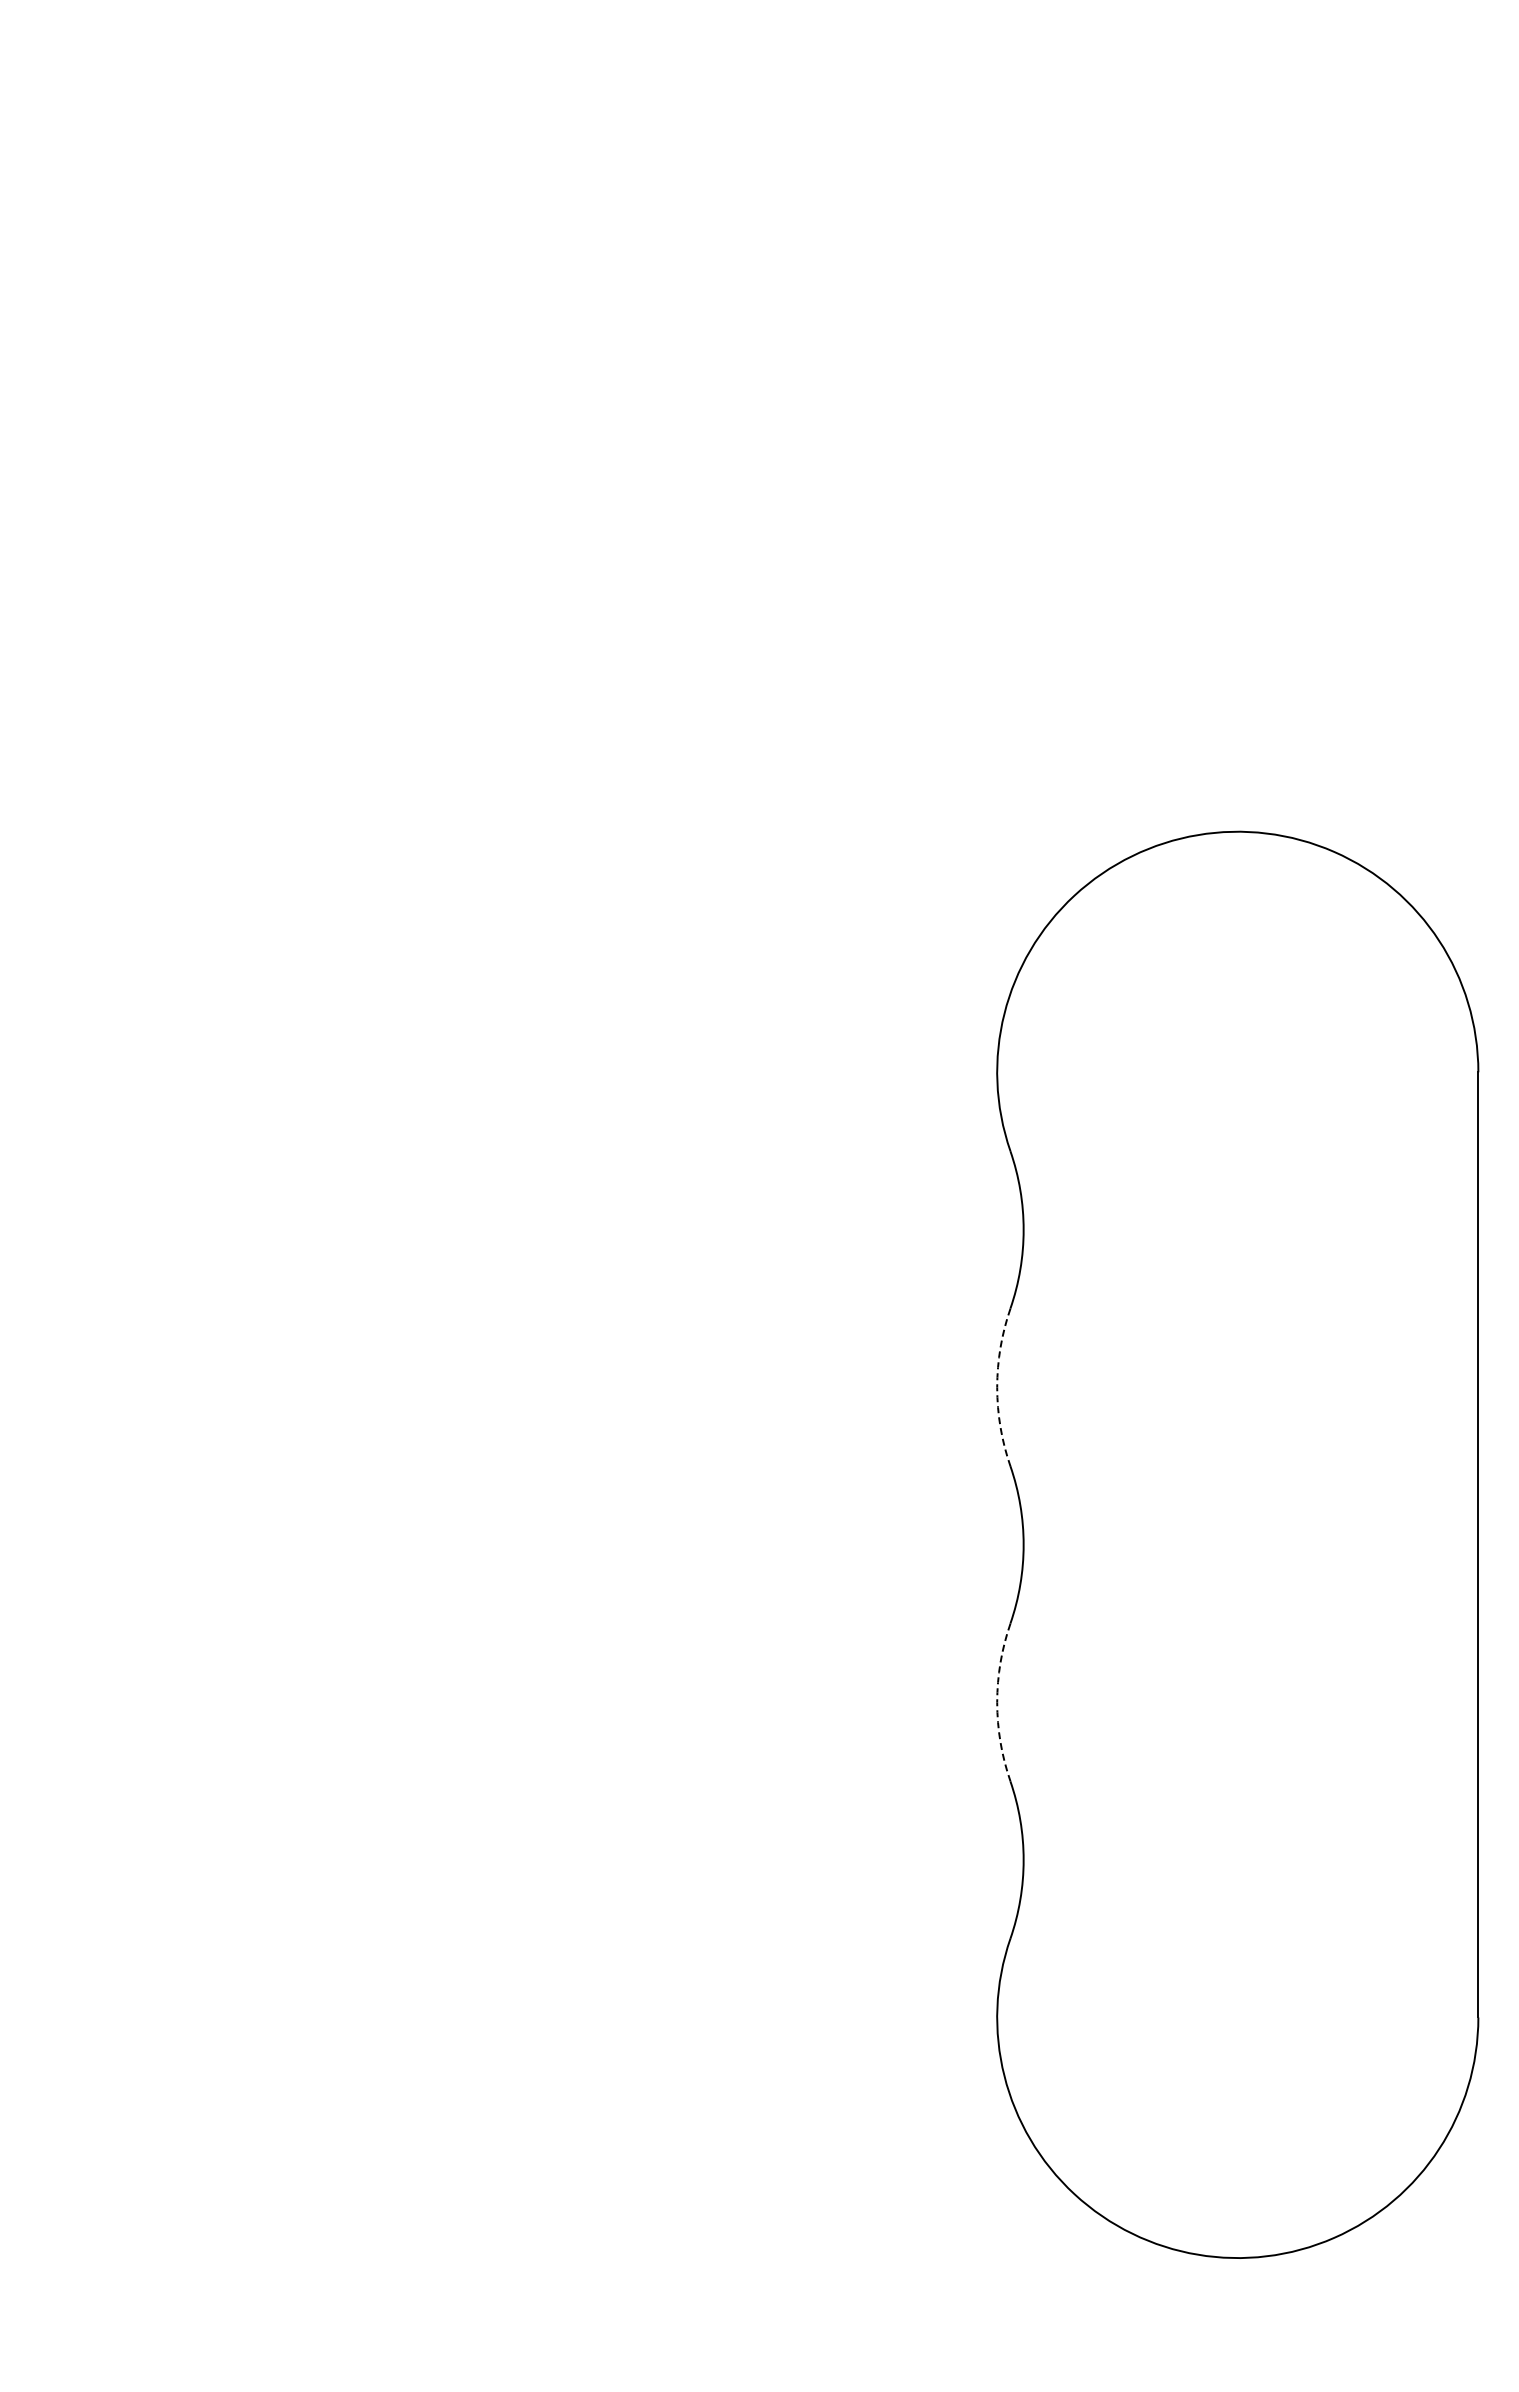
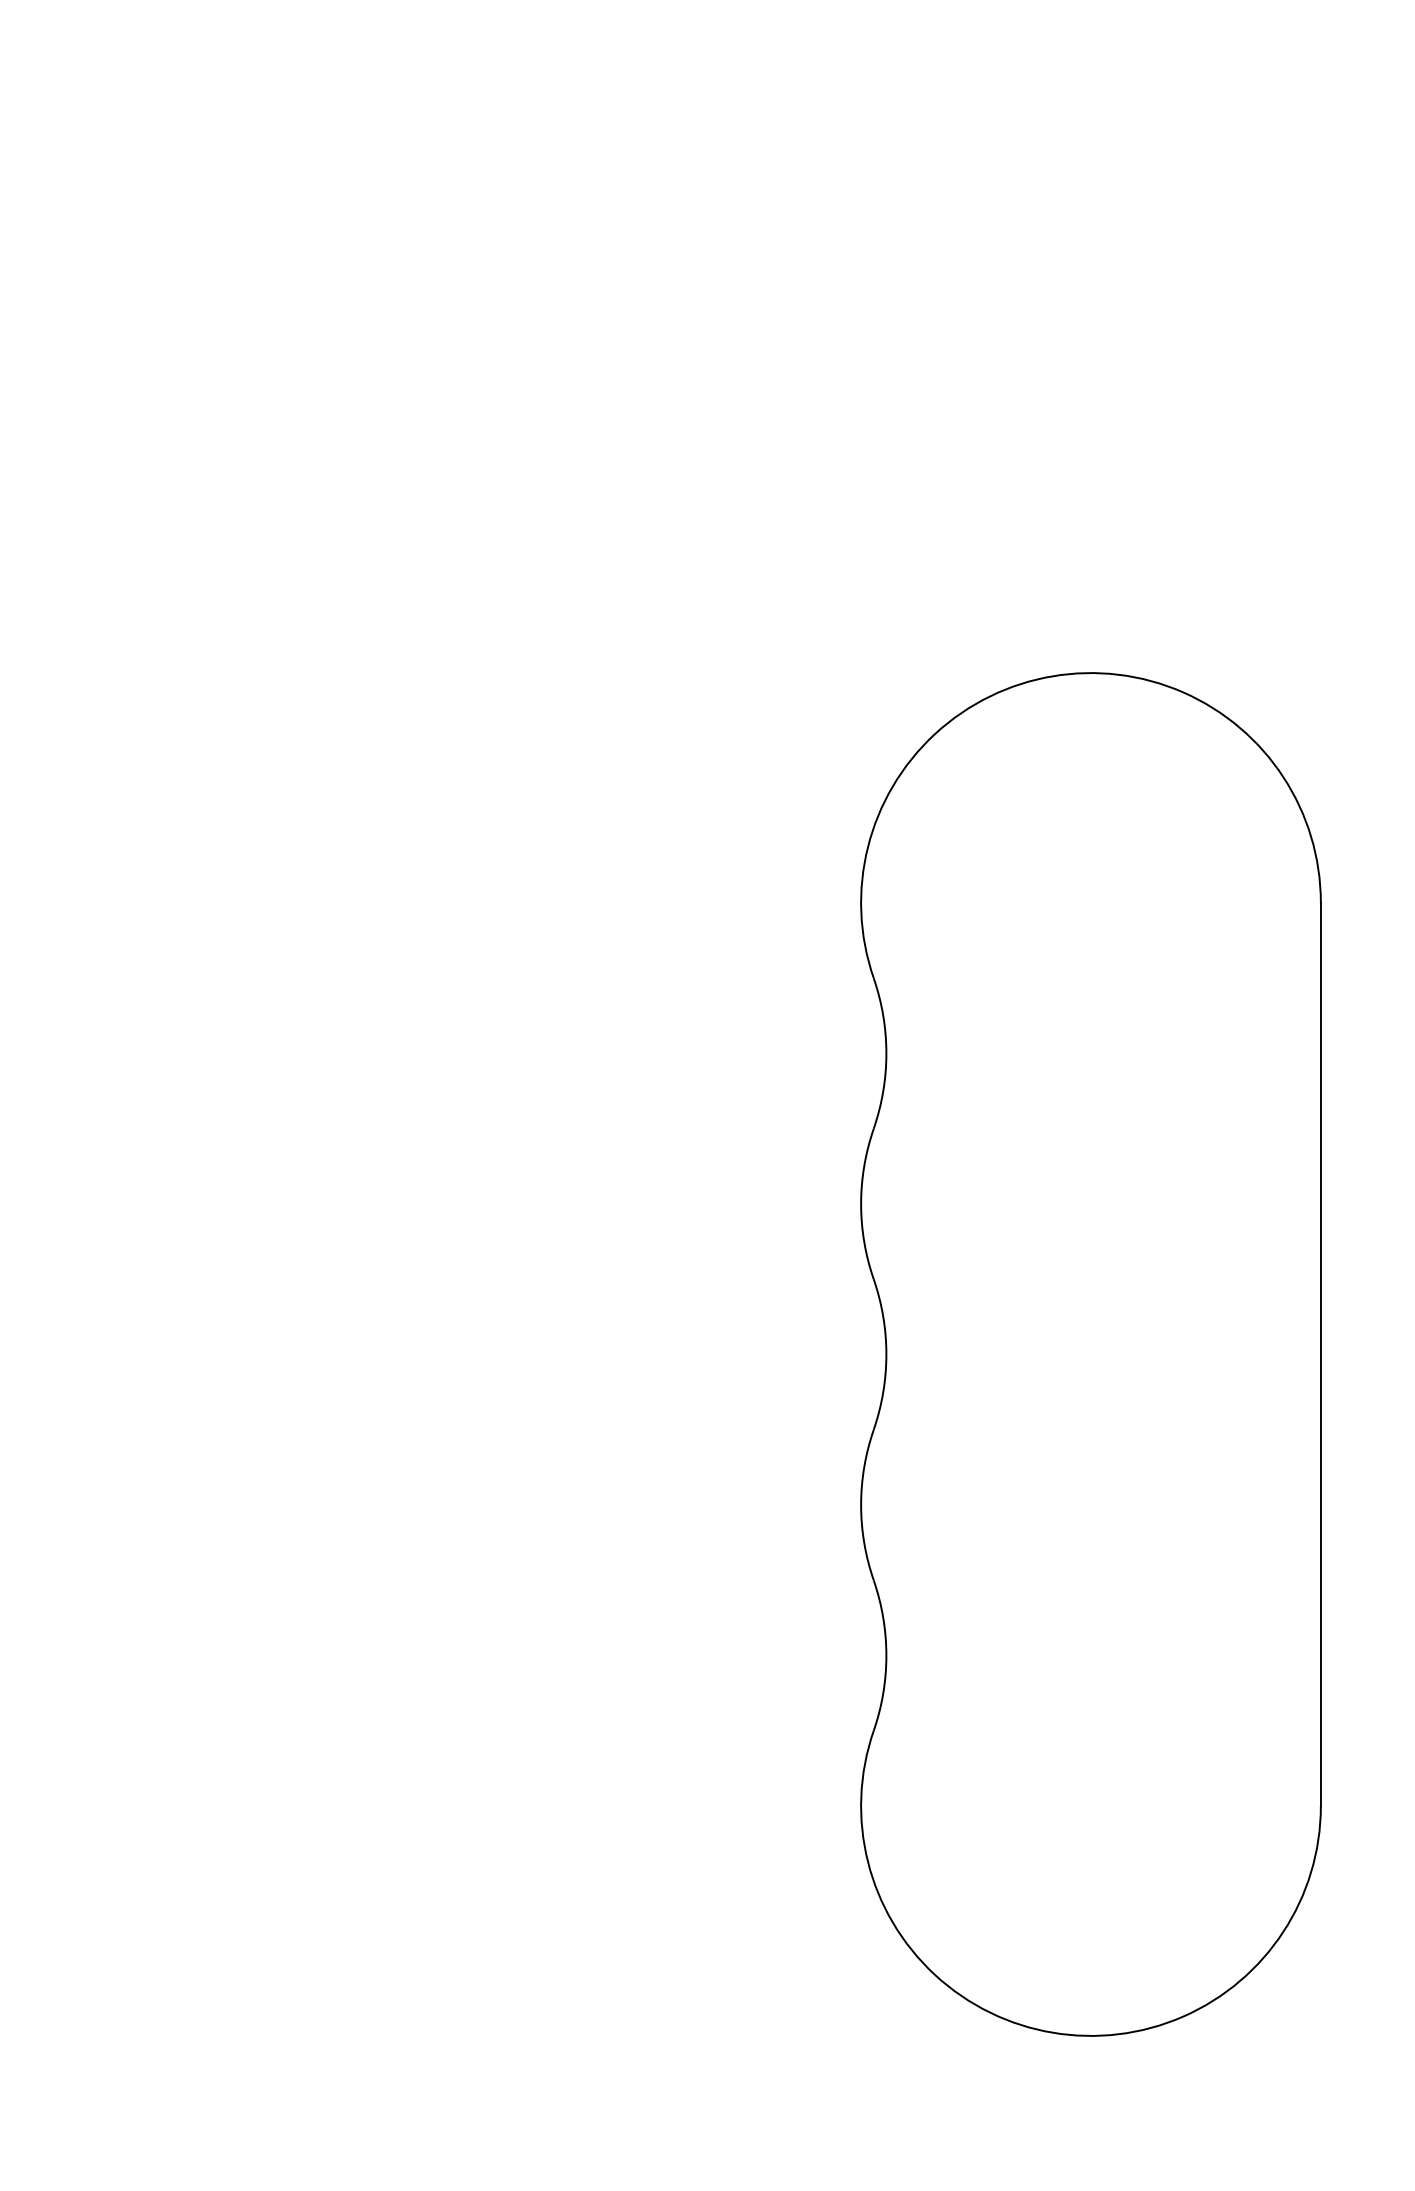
arc: (997, 1387) -> (861, 1204), dashed -> solid
arc: (997, 1702) -> (861, 1505), dashed -> solid

